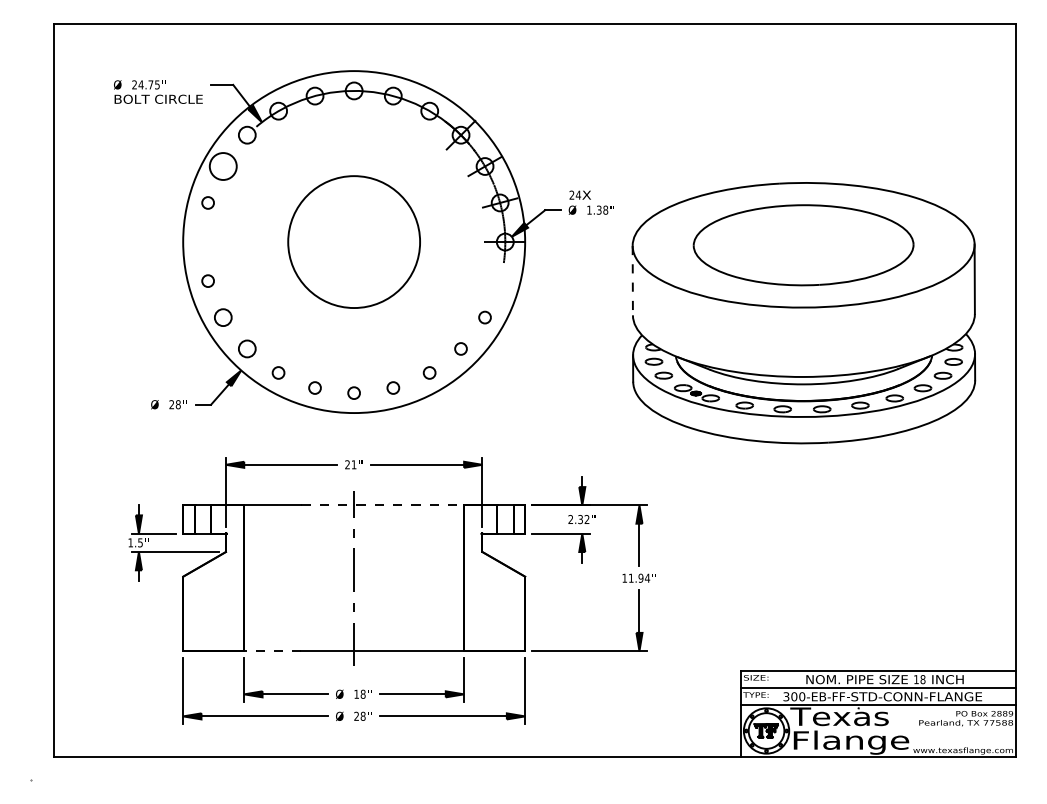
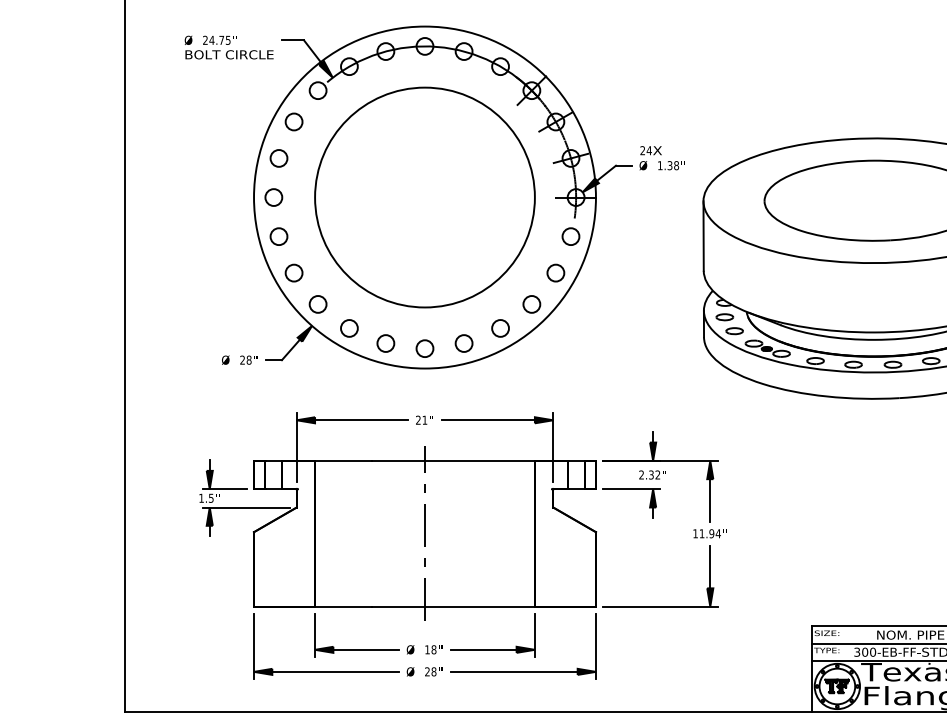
circle: (222, 166) -> (293, 121), size x0.62
circle: (207, 202) -> (278, 157), size x1.43
circle: (202, 241) -> (273, 196), added
circle: (354, 242) -> (425, 197), size x1.67
circle: (207, 280) -> (278, 235), size x1.43
circle: (499, 280) -> (570, 235), added
line: (632, 280) -> (703, 235), dashed -> solid
circle: (484, 317) -> (555, 272), size x1.43
circle: (460, 348) -> (531, 303), size x1.43
circle: (278, 372) -> (349, 327), size x1.43
circle: (429, 372) -> (500, 327), size x1.43
circle: (314, 387) -> (385, 342), size x1.43
circle: (393, 387) -> (464, 342), size x1.43
circle: (353, 392) -> (424, 347), size x1.43
line: (383, 505) -> (454, 460), dashed -> solid
line: (272, 651) -> (343, 606), dashed -> solid

